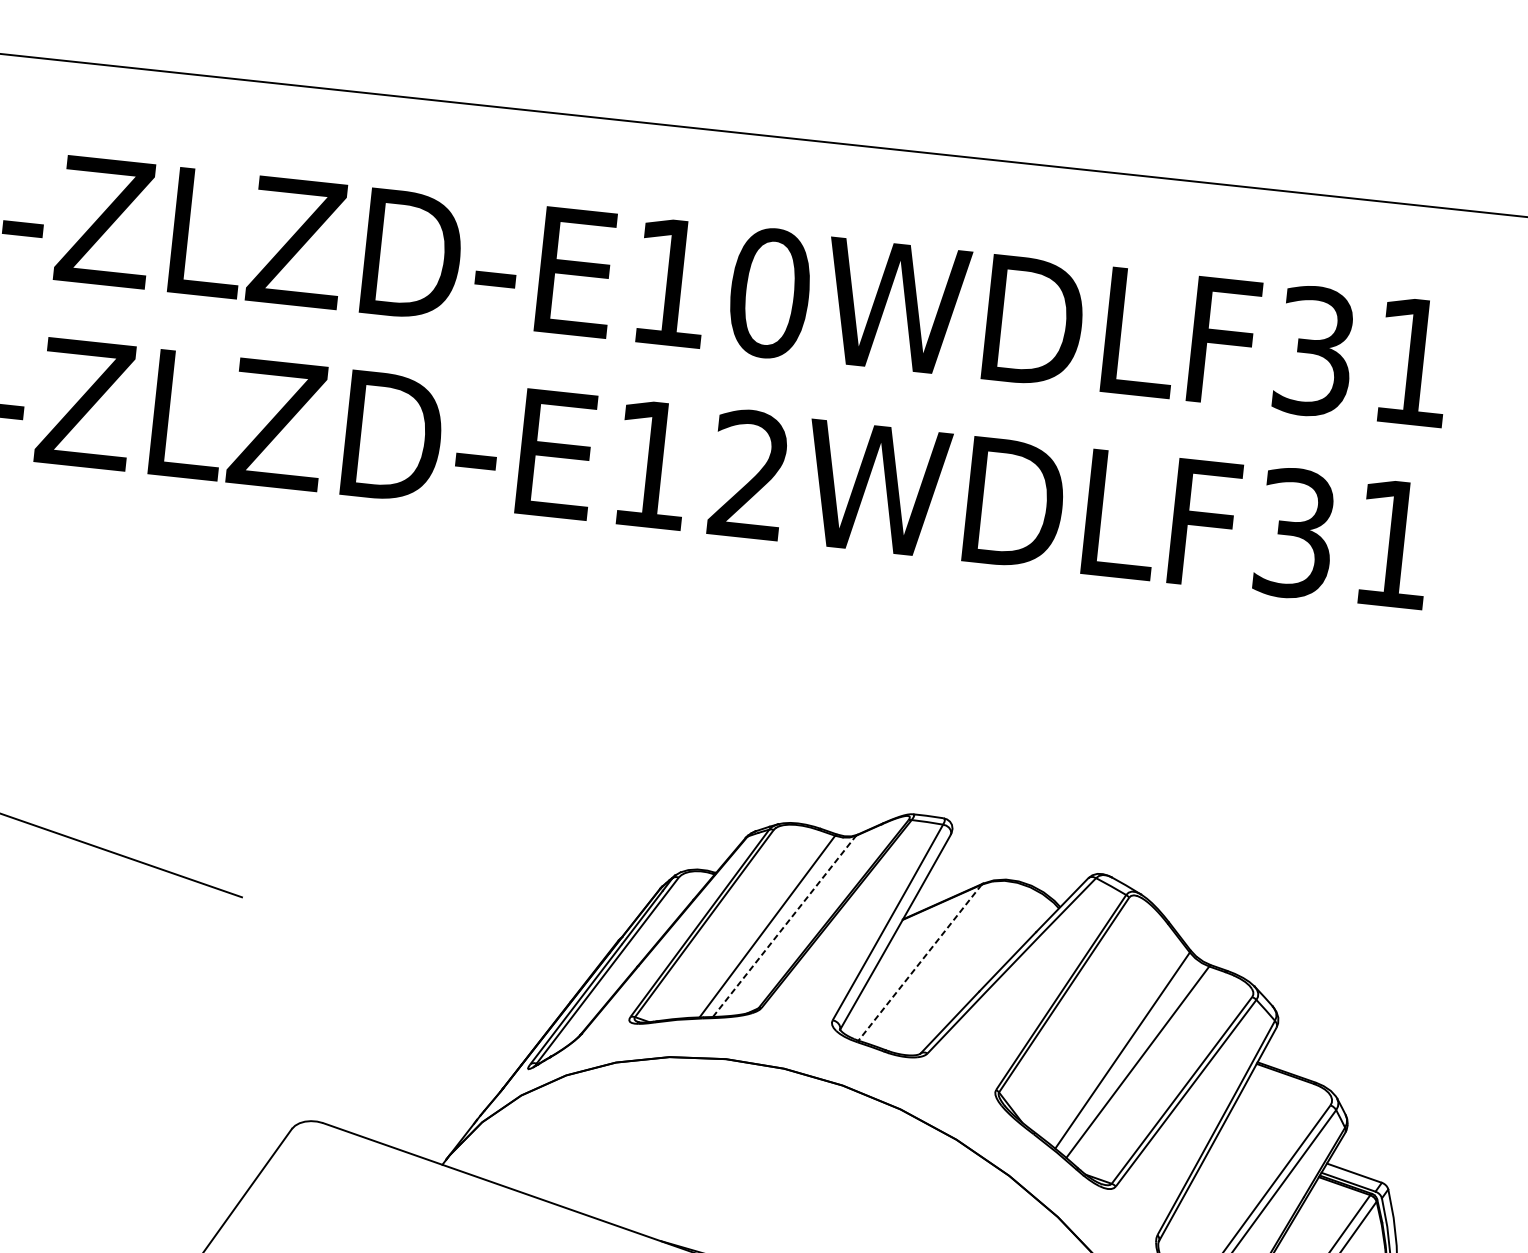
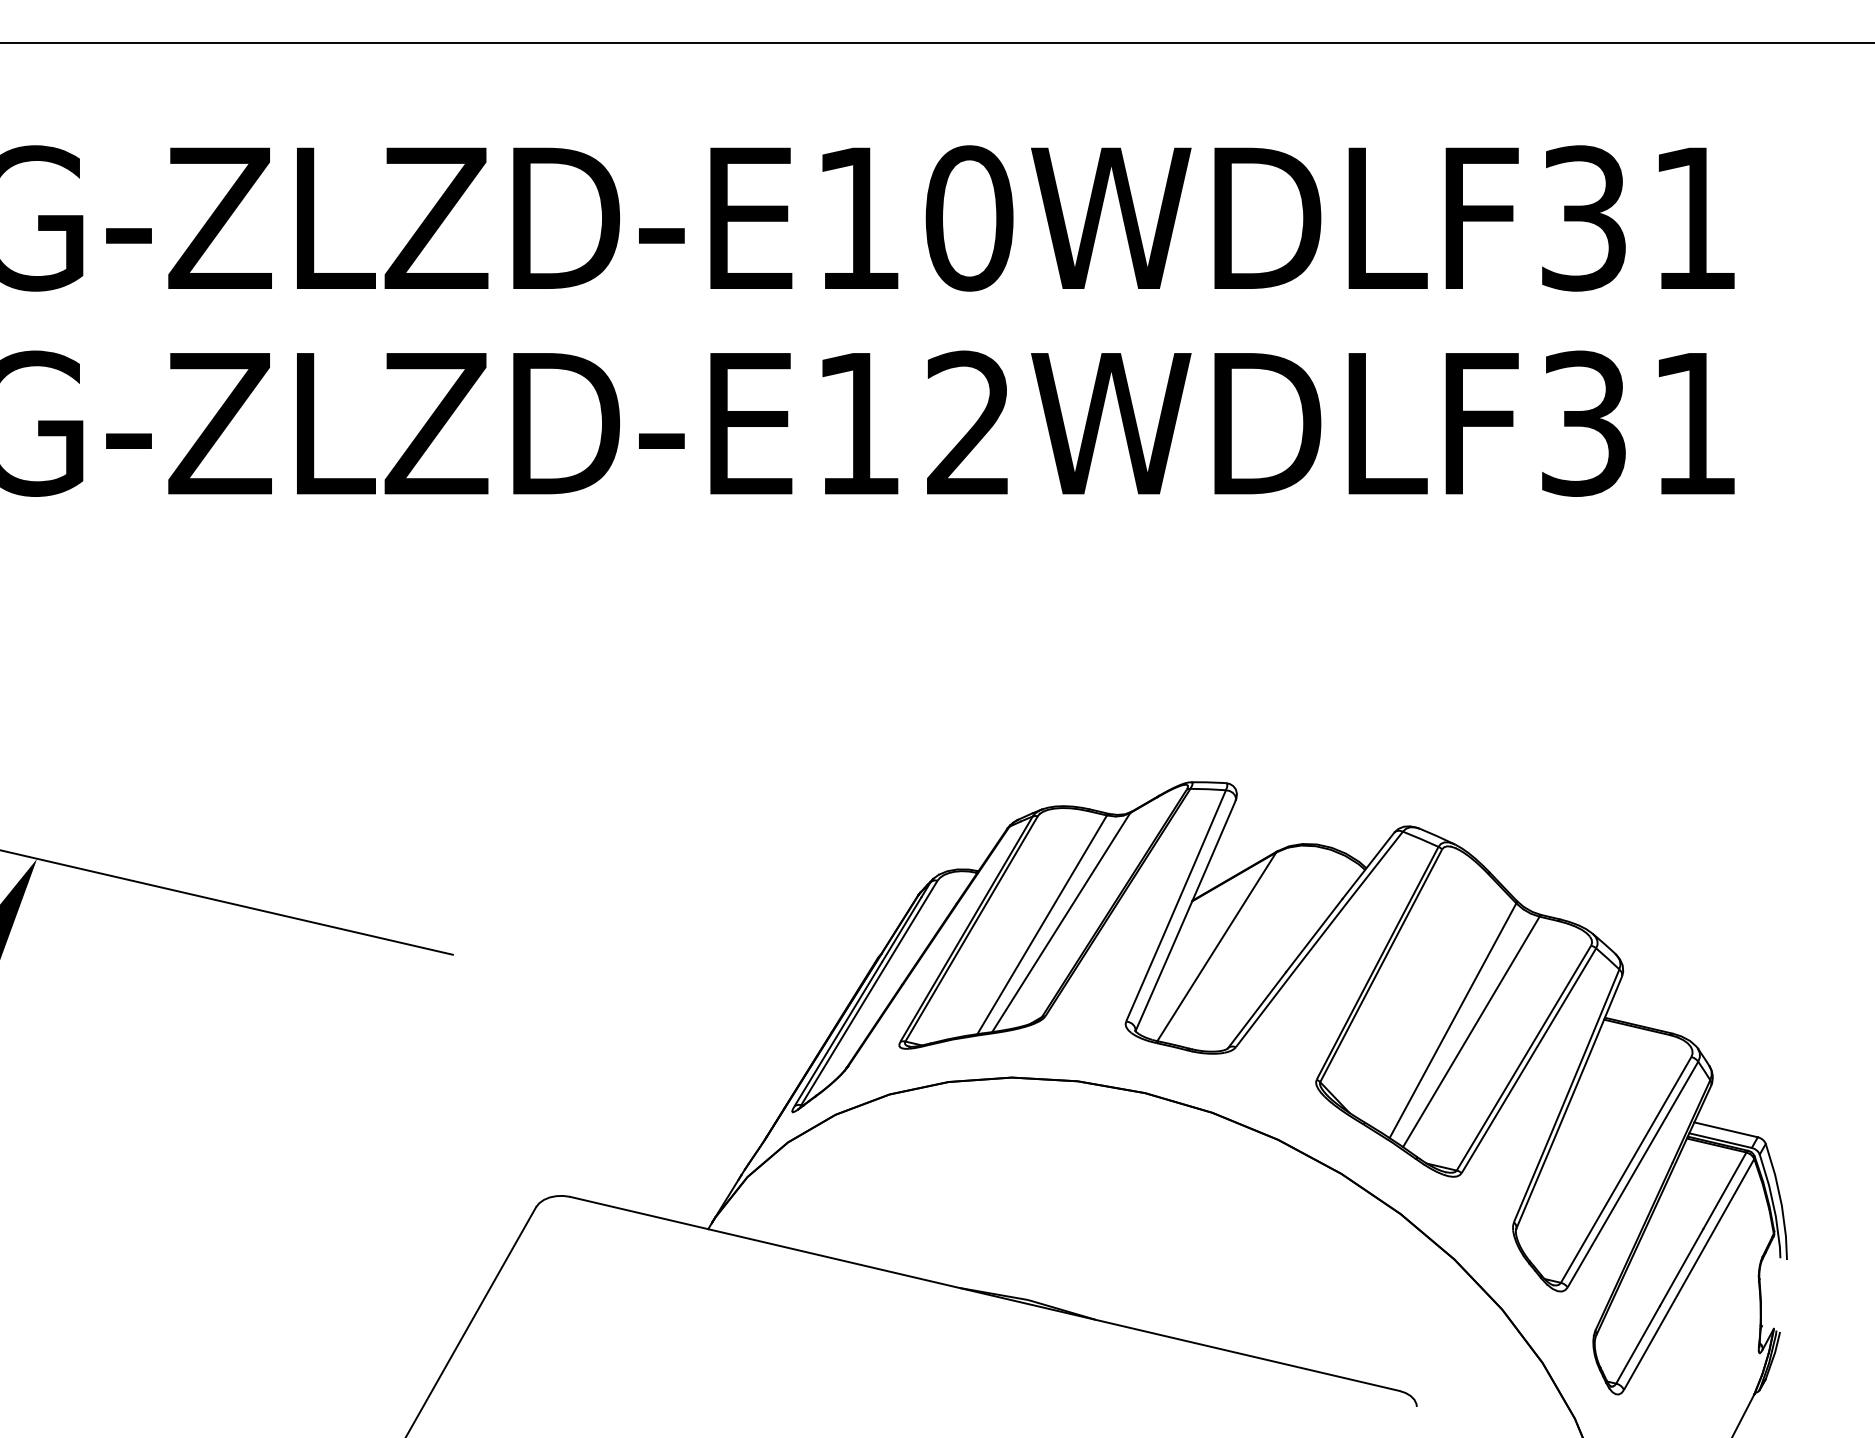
line: (784, 926) -> (1061, 922), dashed -> solid
line: (919, 963) -> (1216, 947), dashed -> solid

